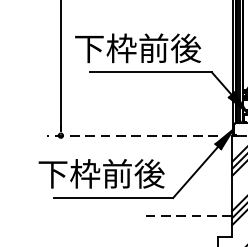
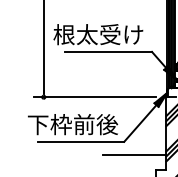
text: (137, 48) -> (98, 34), 下枠前後 -> 根太受け
line: (131, 136) -> (94, 97), dashed -> solid
line: (187, 215) -> (134, 154), dashed -> solid

